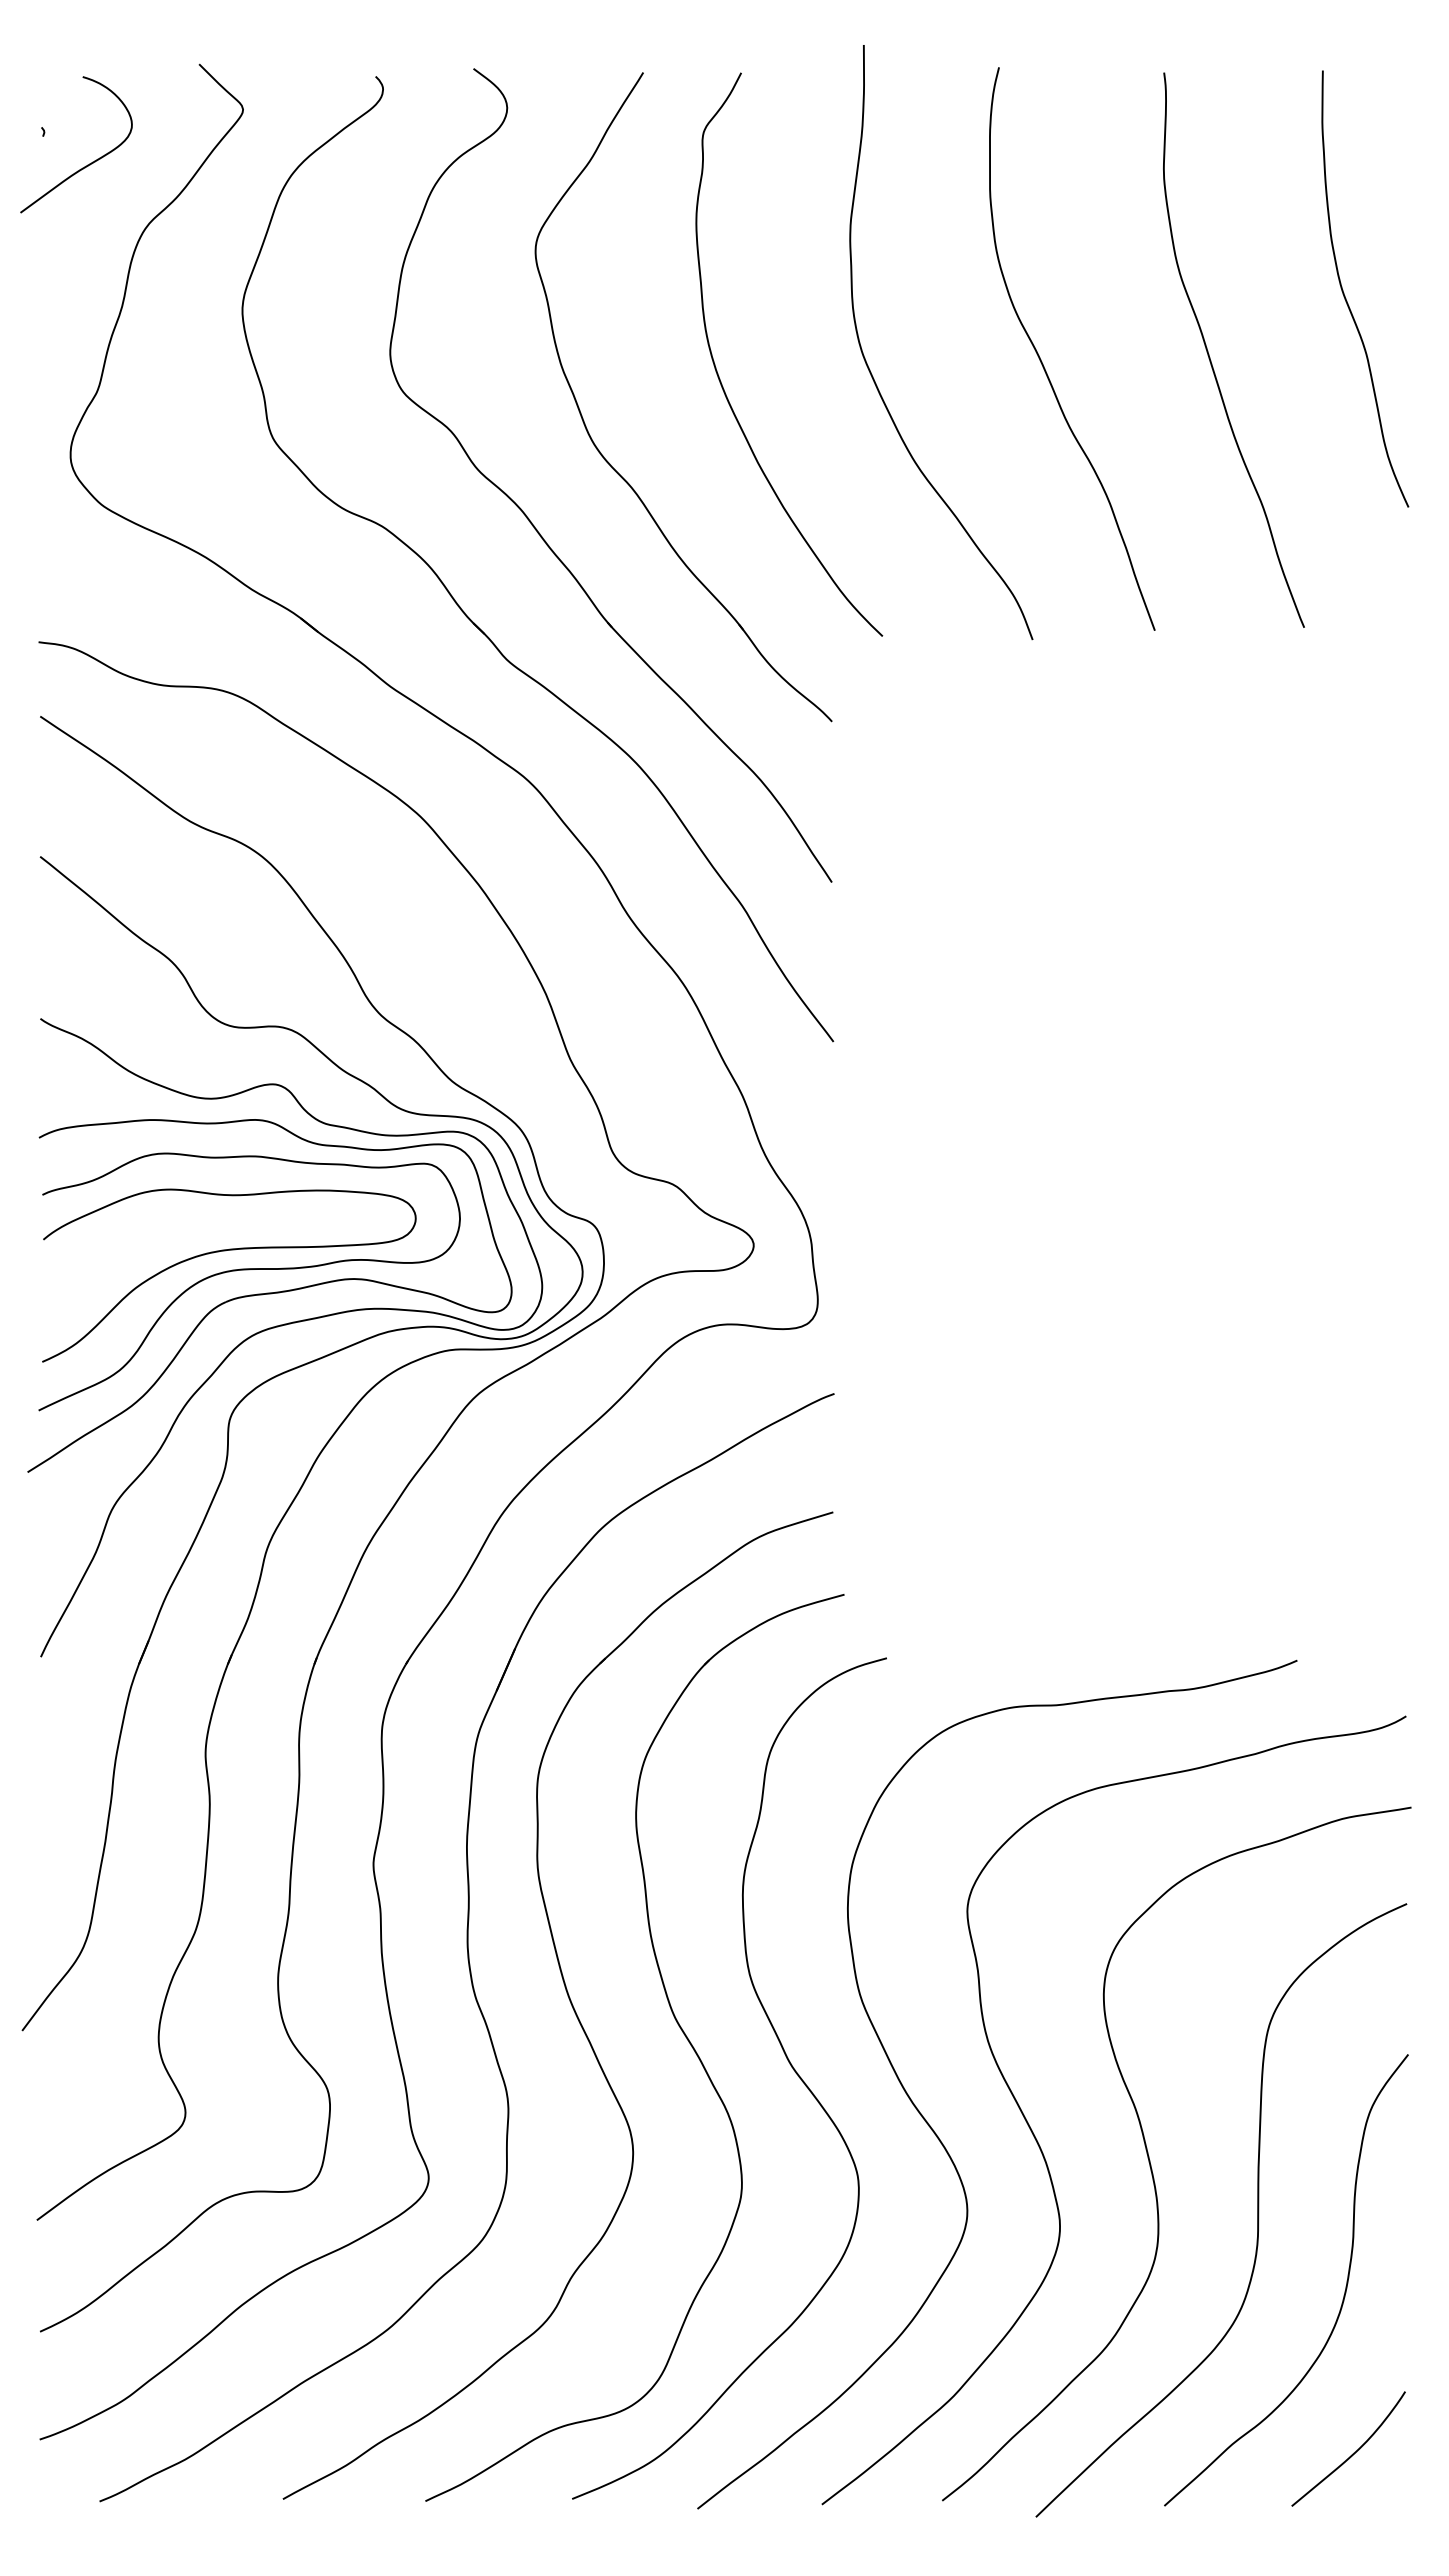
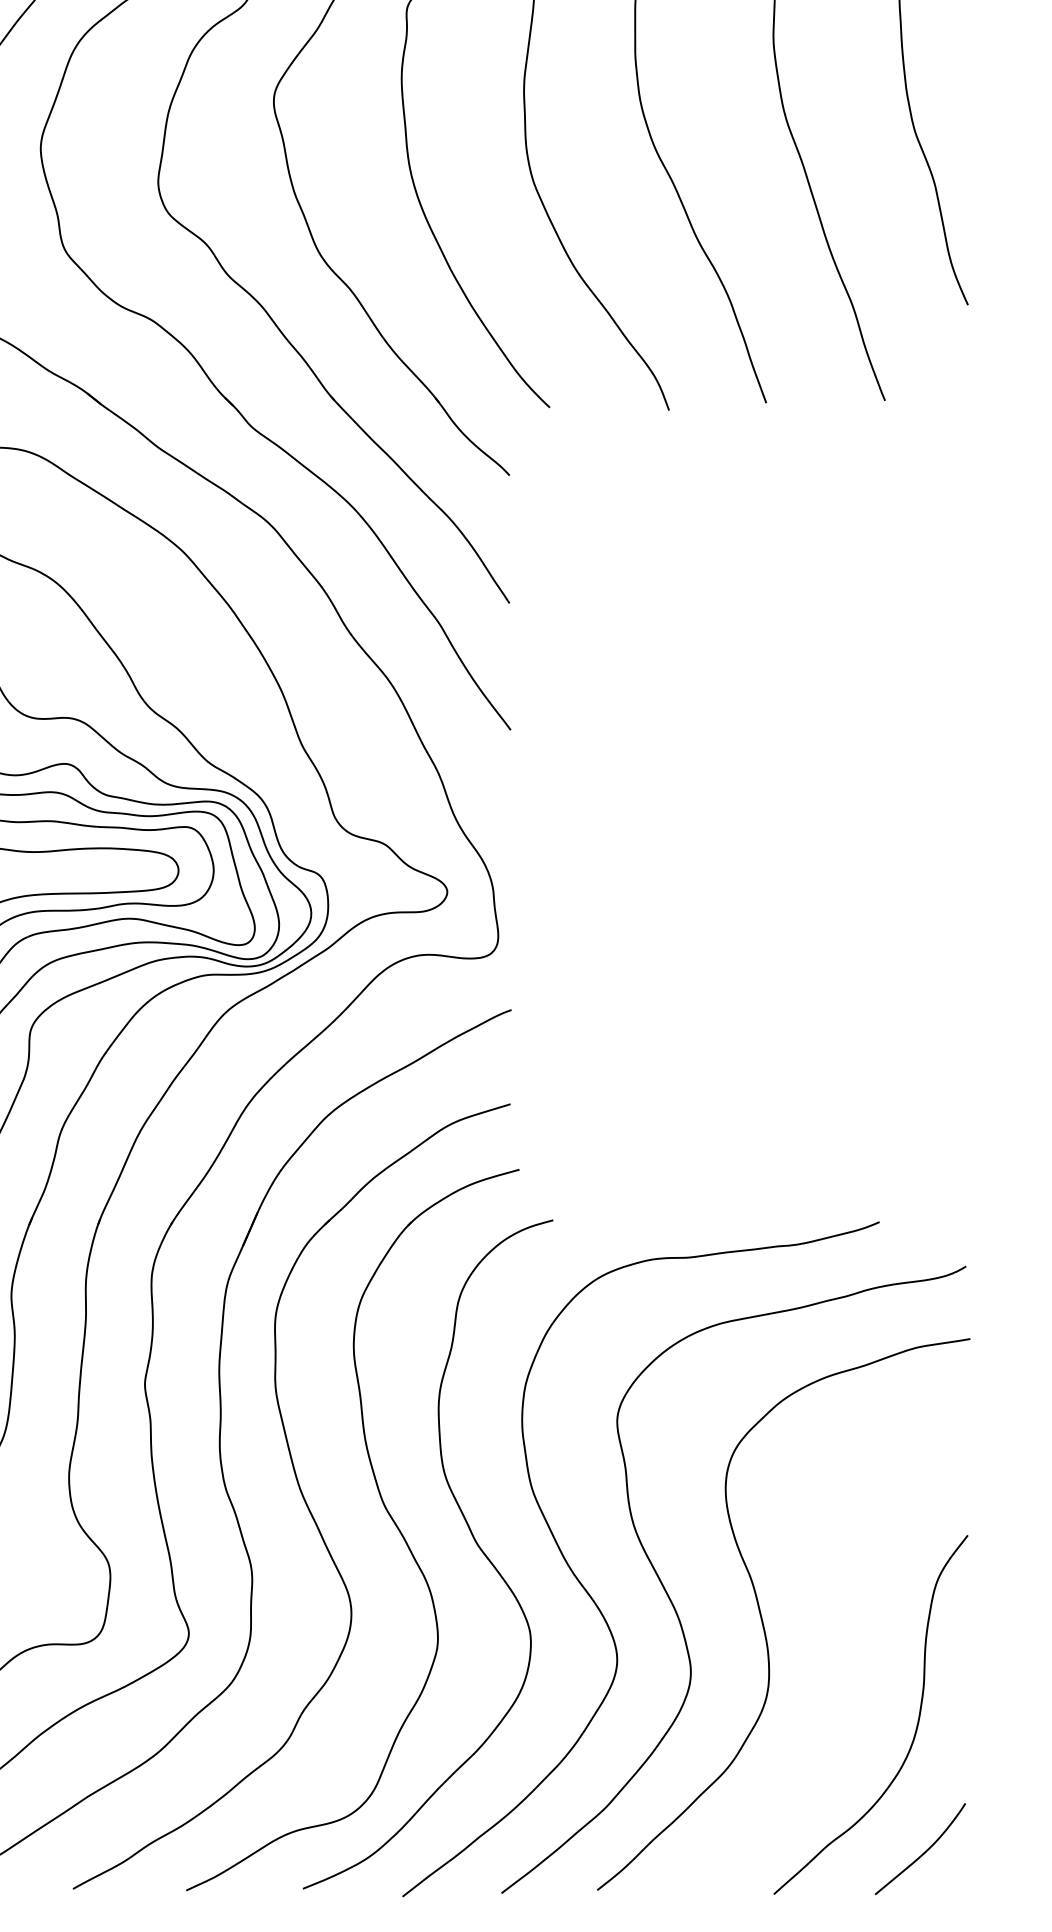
curve: (1257, 2210) -> (847, 1659), removed

